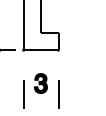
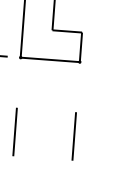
part: (40, 83) -> (45, 116), removed

